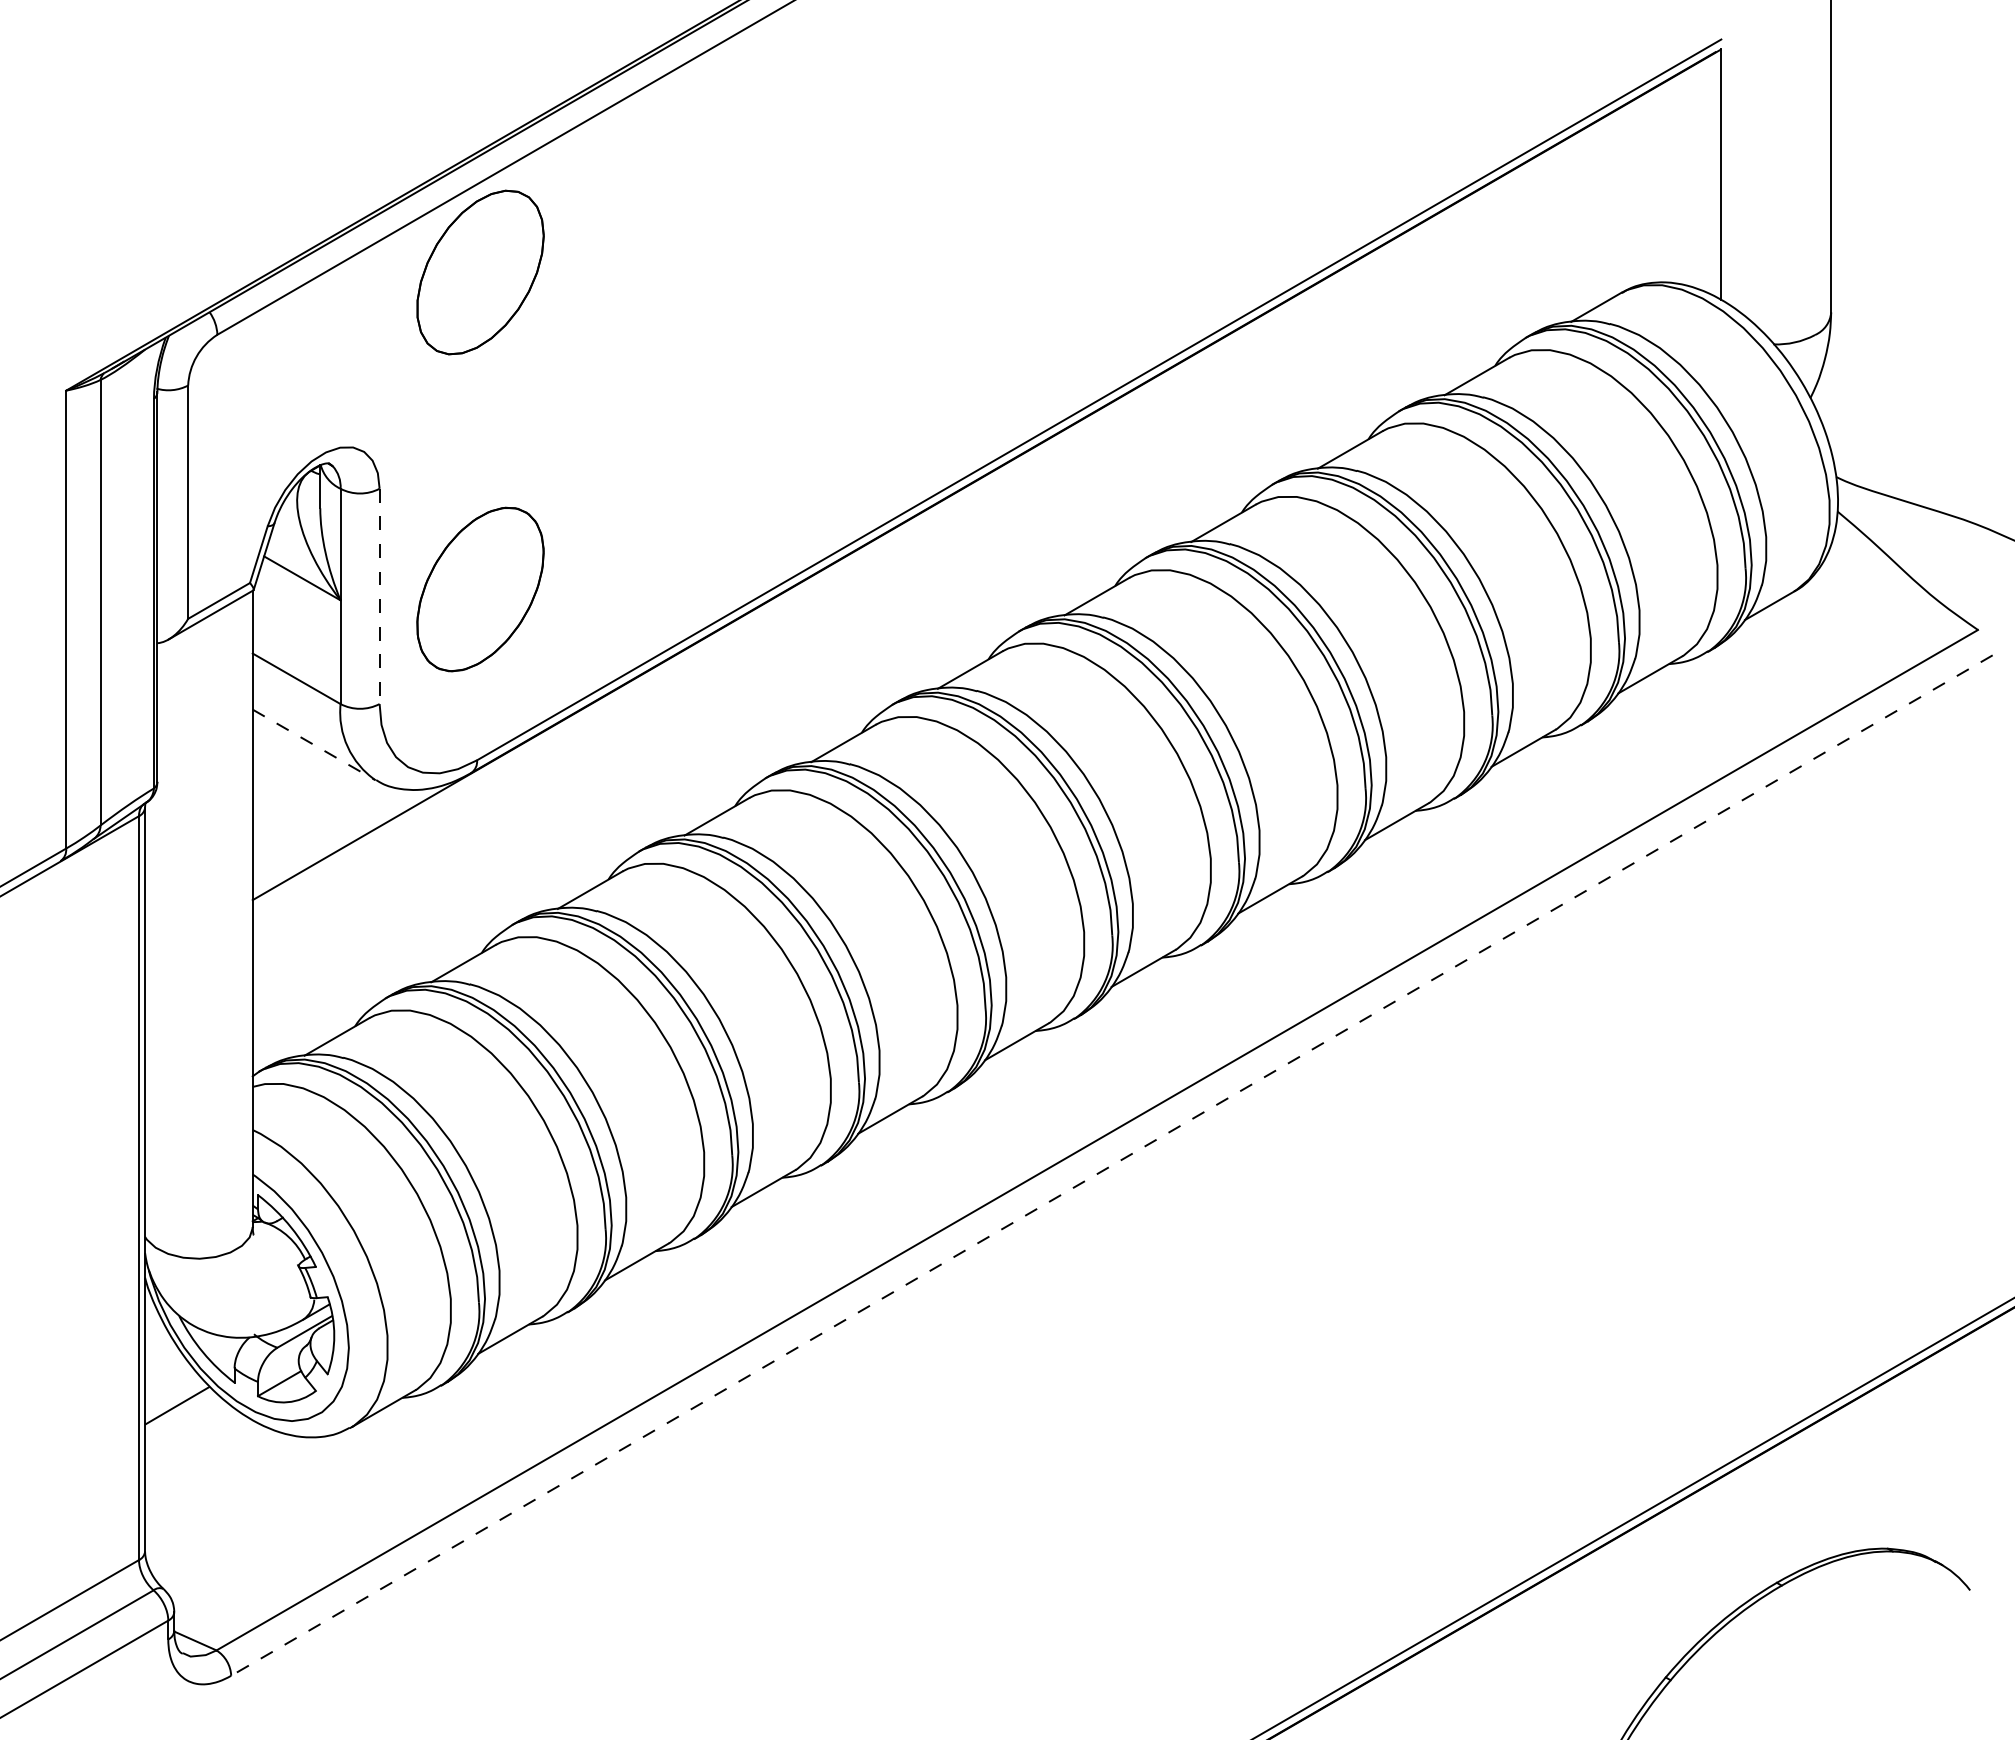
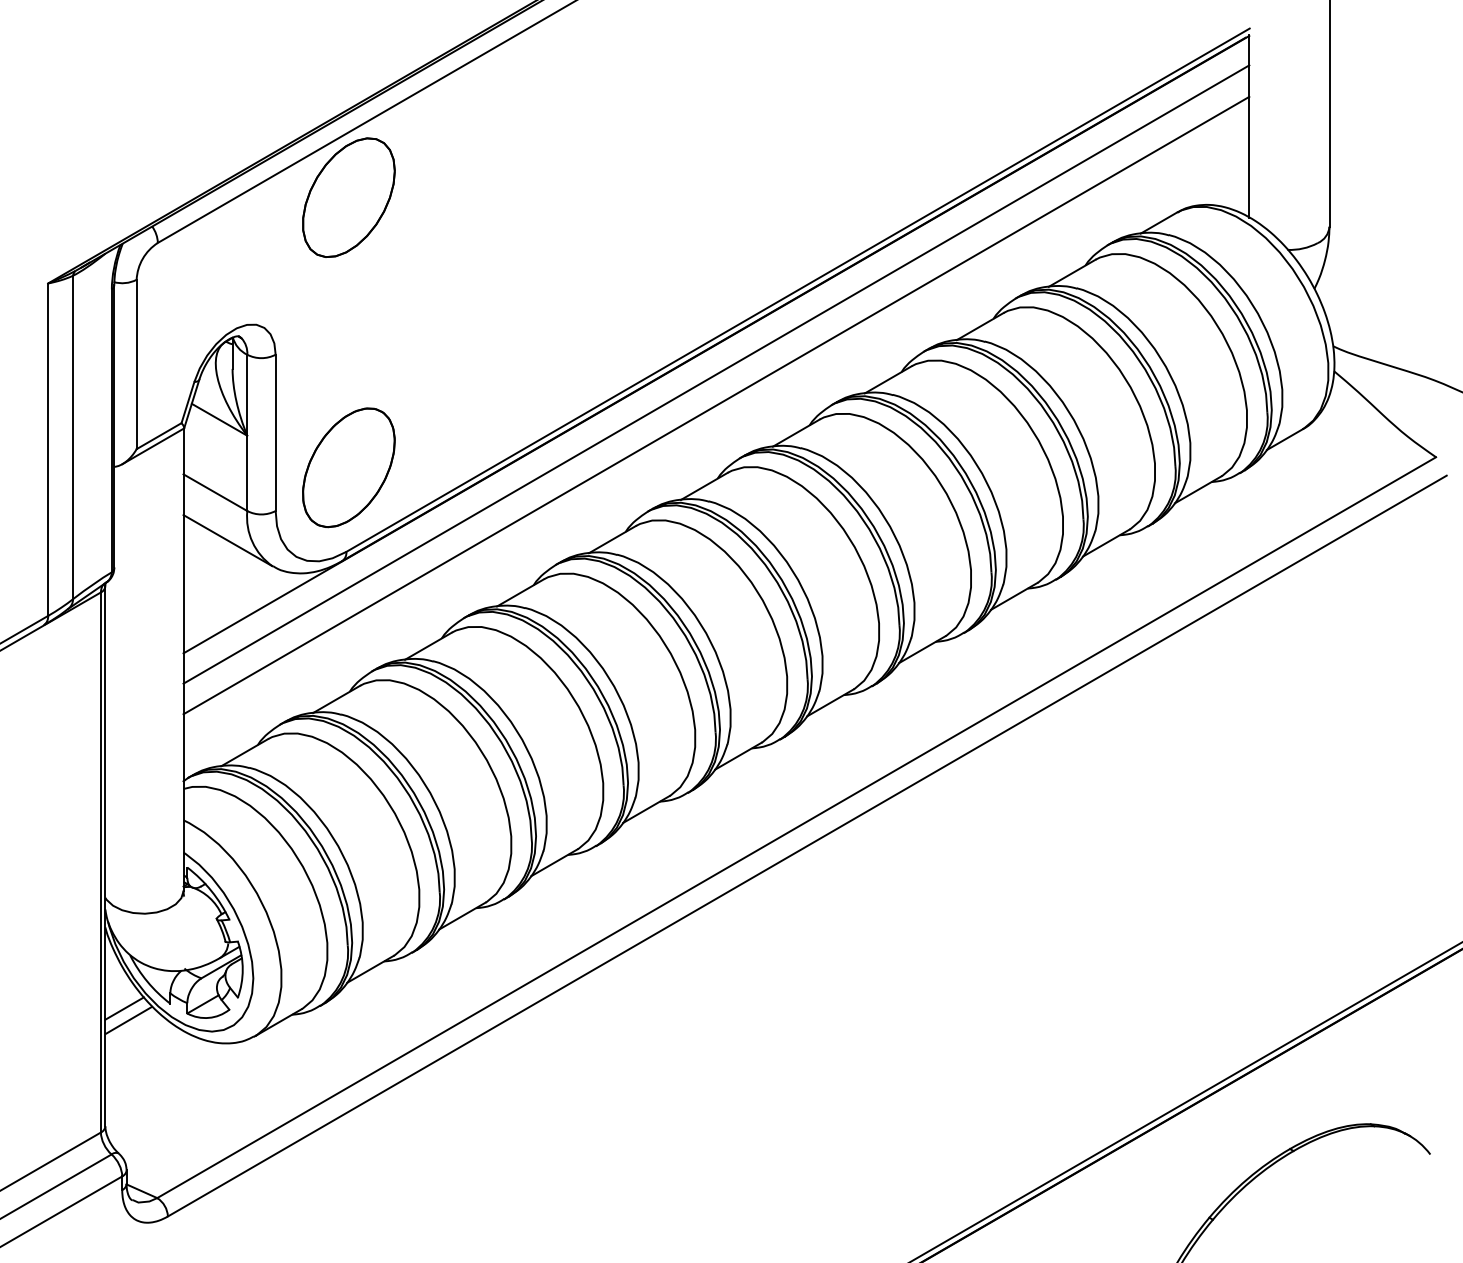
line: (986, 515) -> (716, 374), added
line: (986, 558) -> (716, 405), added
part: (480, 589) -> (348, 467), moved
line: (379, 596) -> (275, 432), dashed -> solid
line: (314, 745) -> (228, 541), dashed -> solid
line: (1111, 1165) -> (807, 846), dashed -> solid
line: (171, 1389) -> (124, 1008), added

